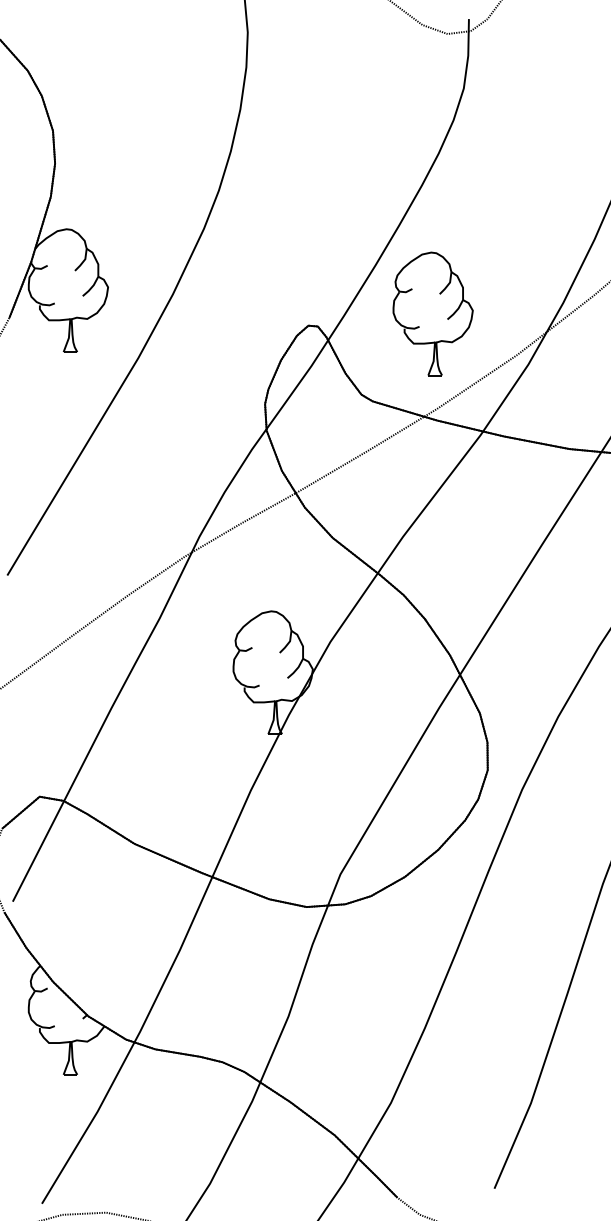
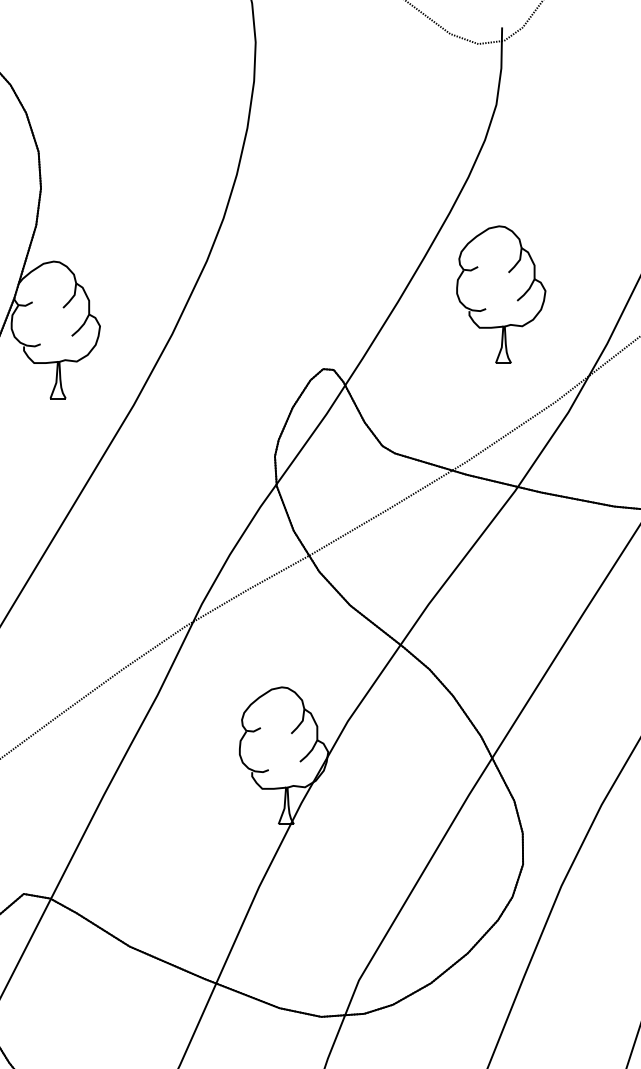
part: (432, 313) -> (500, 294), moved

